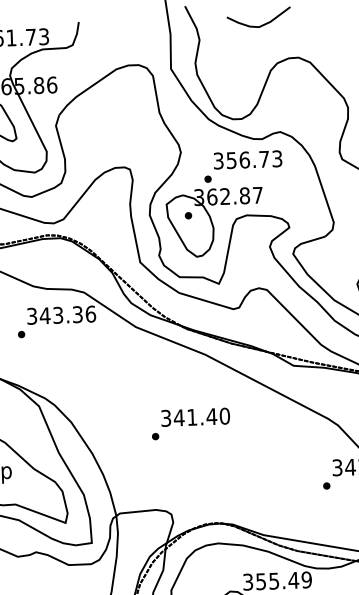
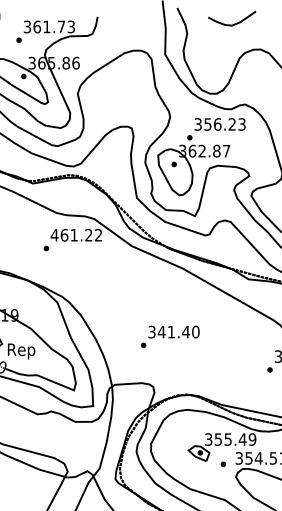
text: (263, 159) -> (231, 124), 356.73 -> 356.23
text: (61, 314) -> (76, 234), 343.36 -> 461.22
text: (191, 423) -> (170, 336), moved

